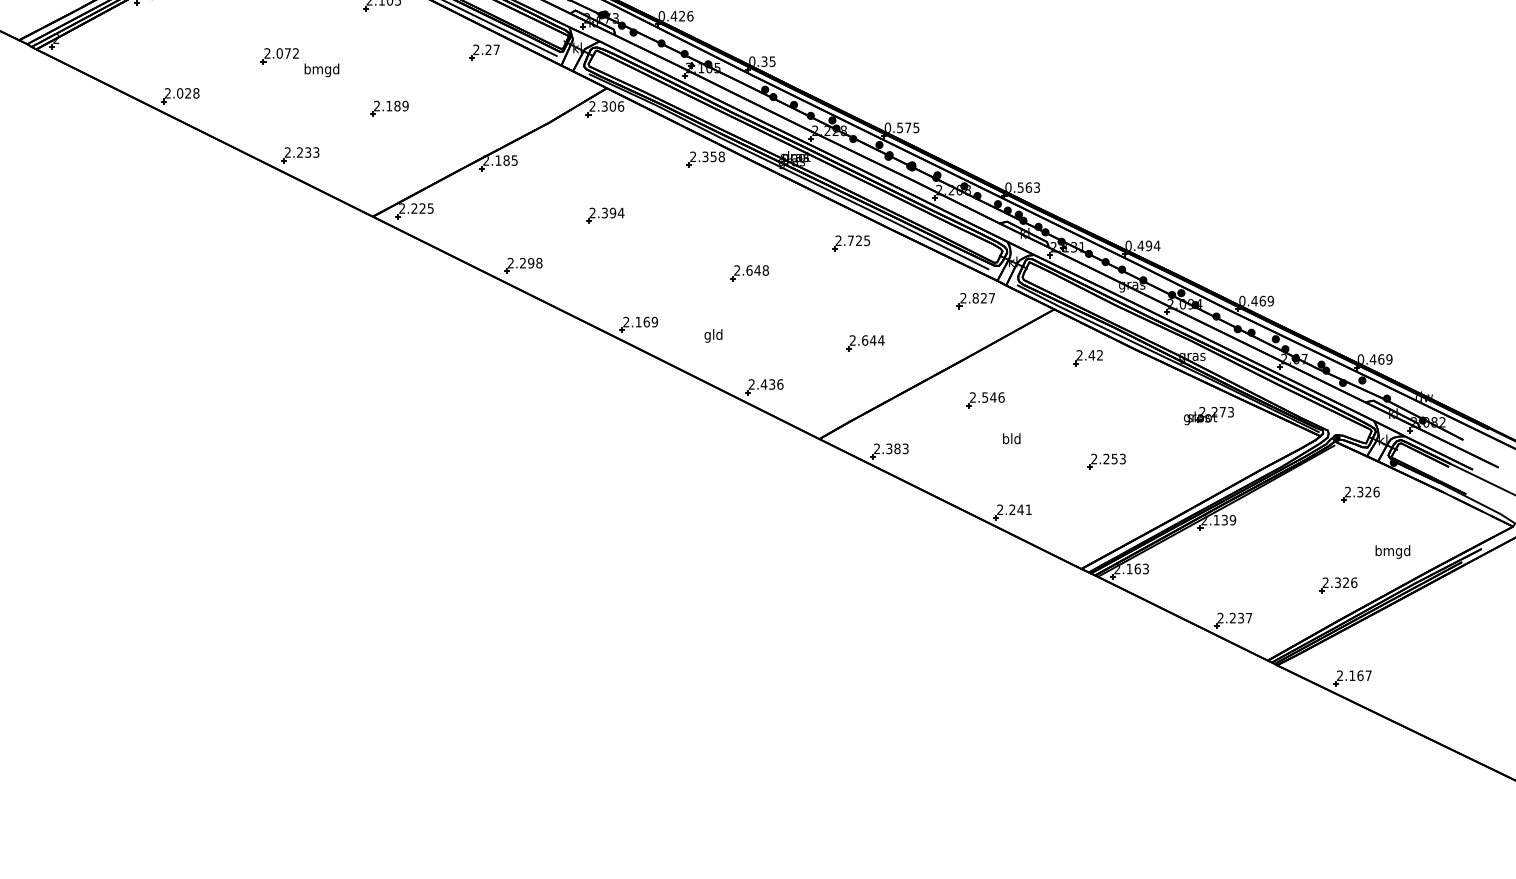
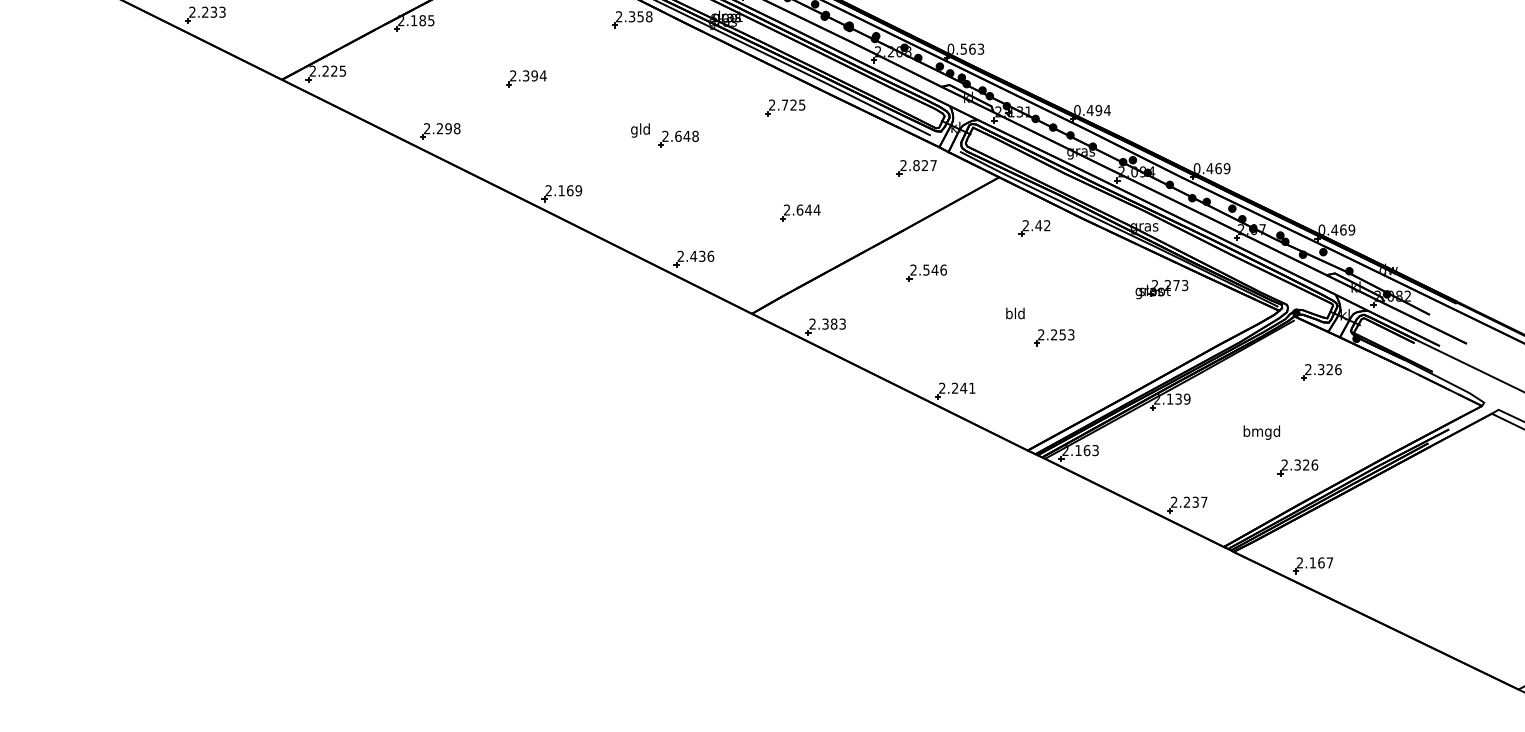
text: (713, 335) -> (640, 130), moved
text: (1011, 438) -> (1015, 313), moved
text: (1392, 551) -> (1261, 432), moved

